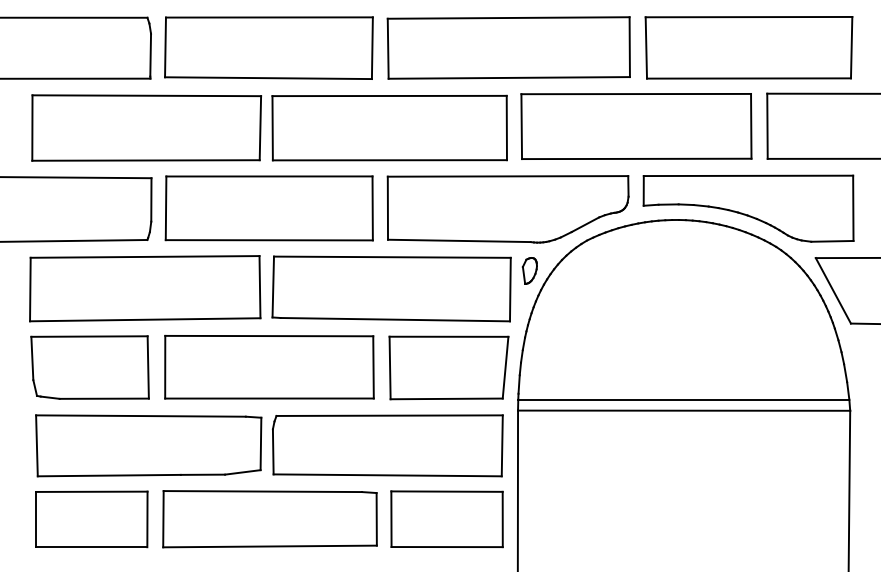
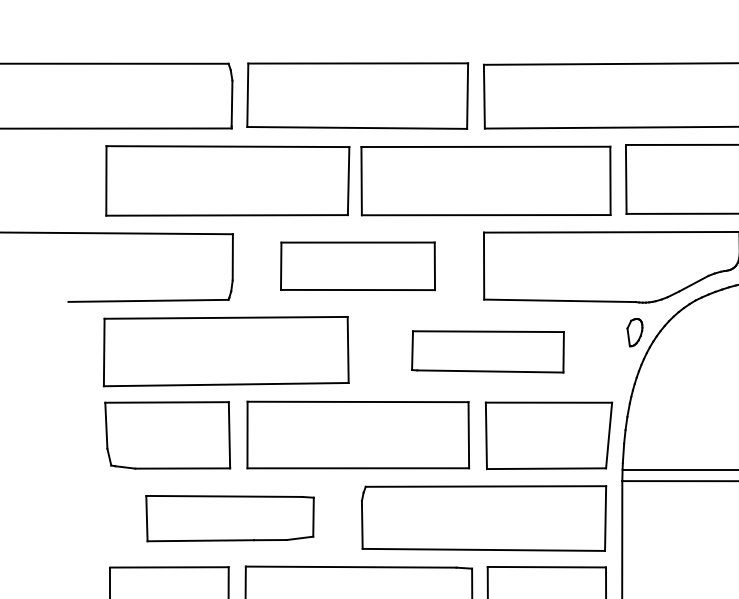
part: (268, 208) -> (357, 266), size x0.7
part: (391, 288) -> (487, 351), size x0.6
part: (148, 445) -> (229, 518), size x0.7

